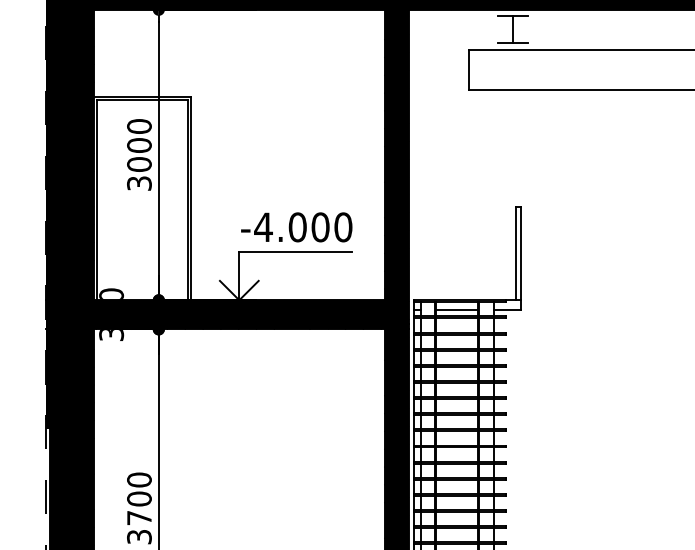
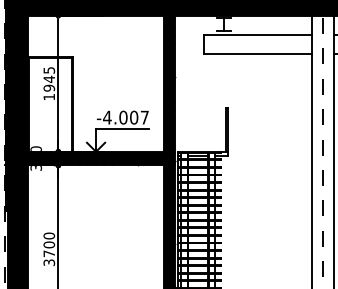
text: (139, 154) -> (49, 83), 3000 -> 1945
text: (342, 226) -> (144, 117), -4.000 -> -4.007

